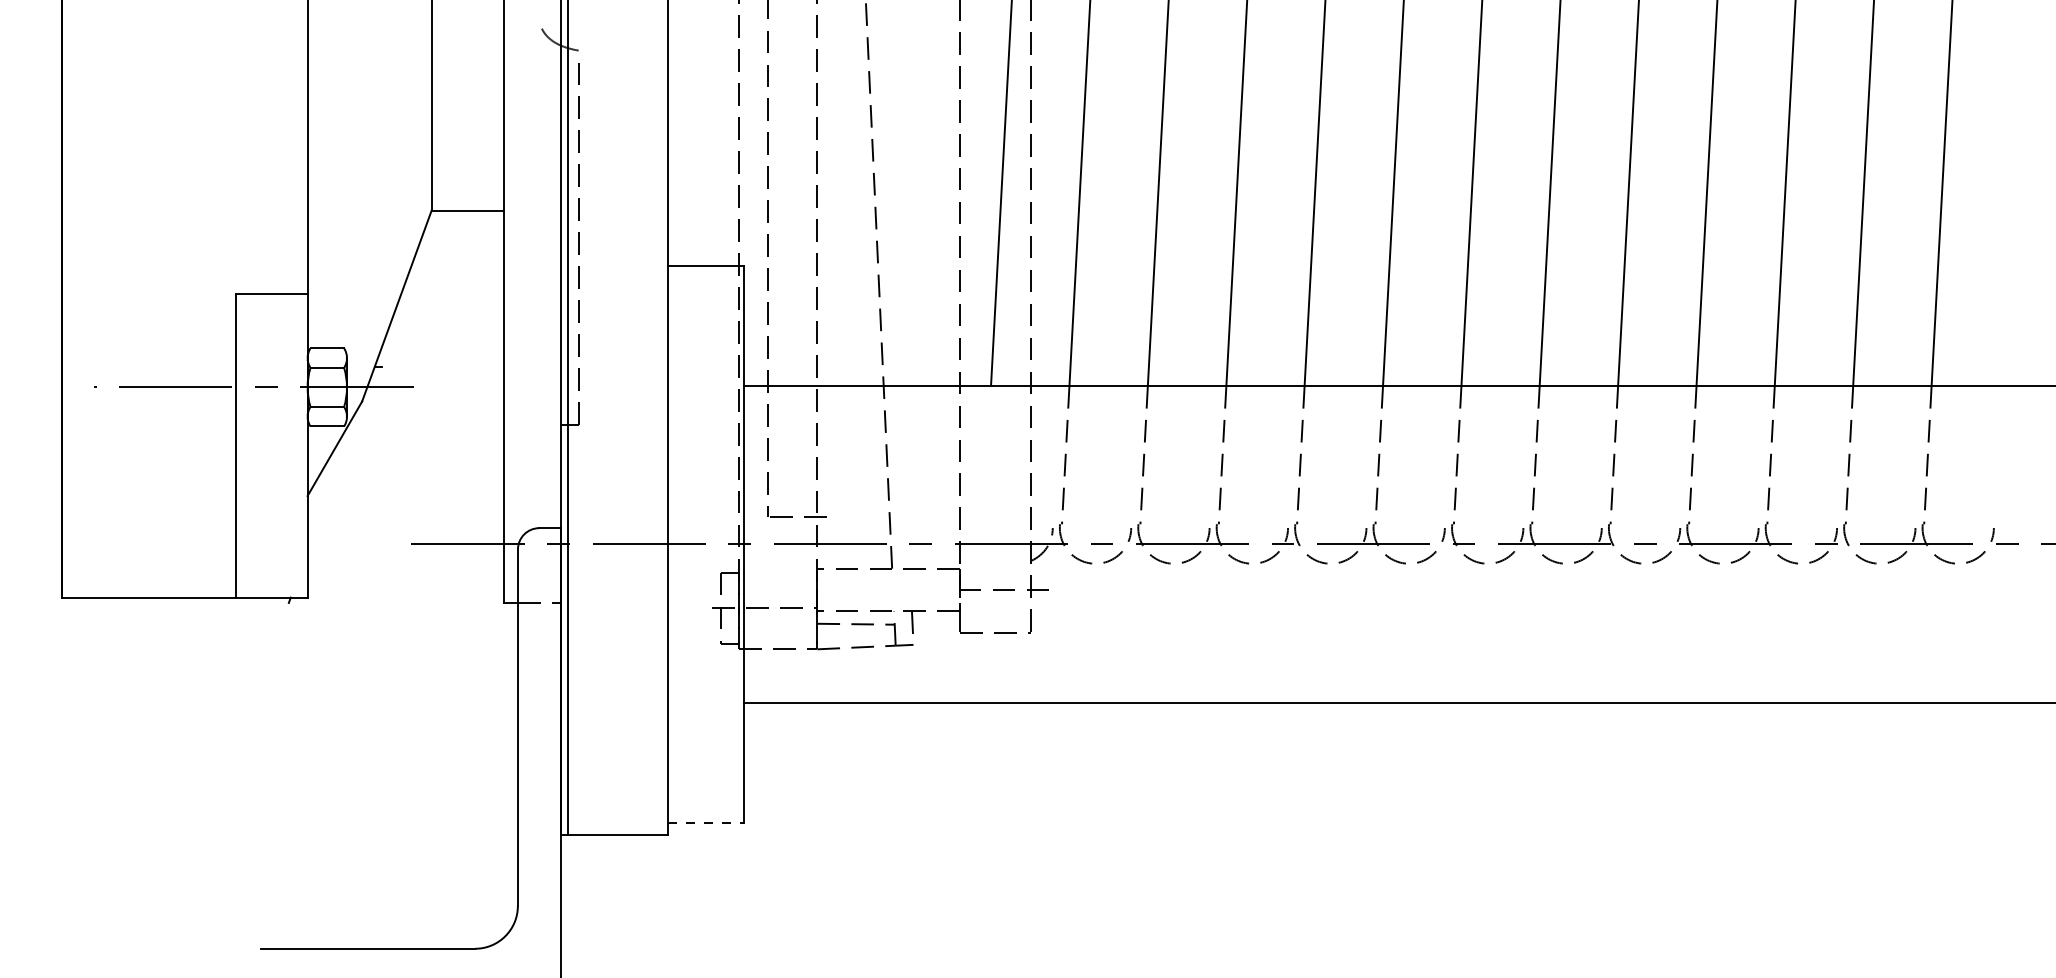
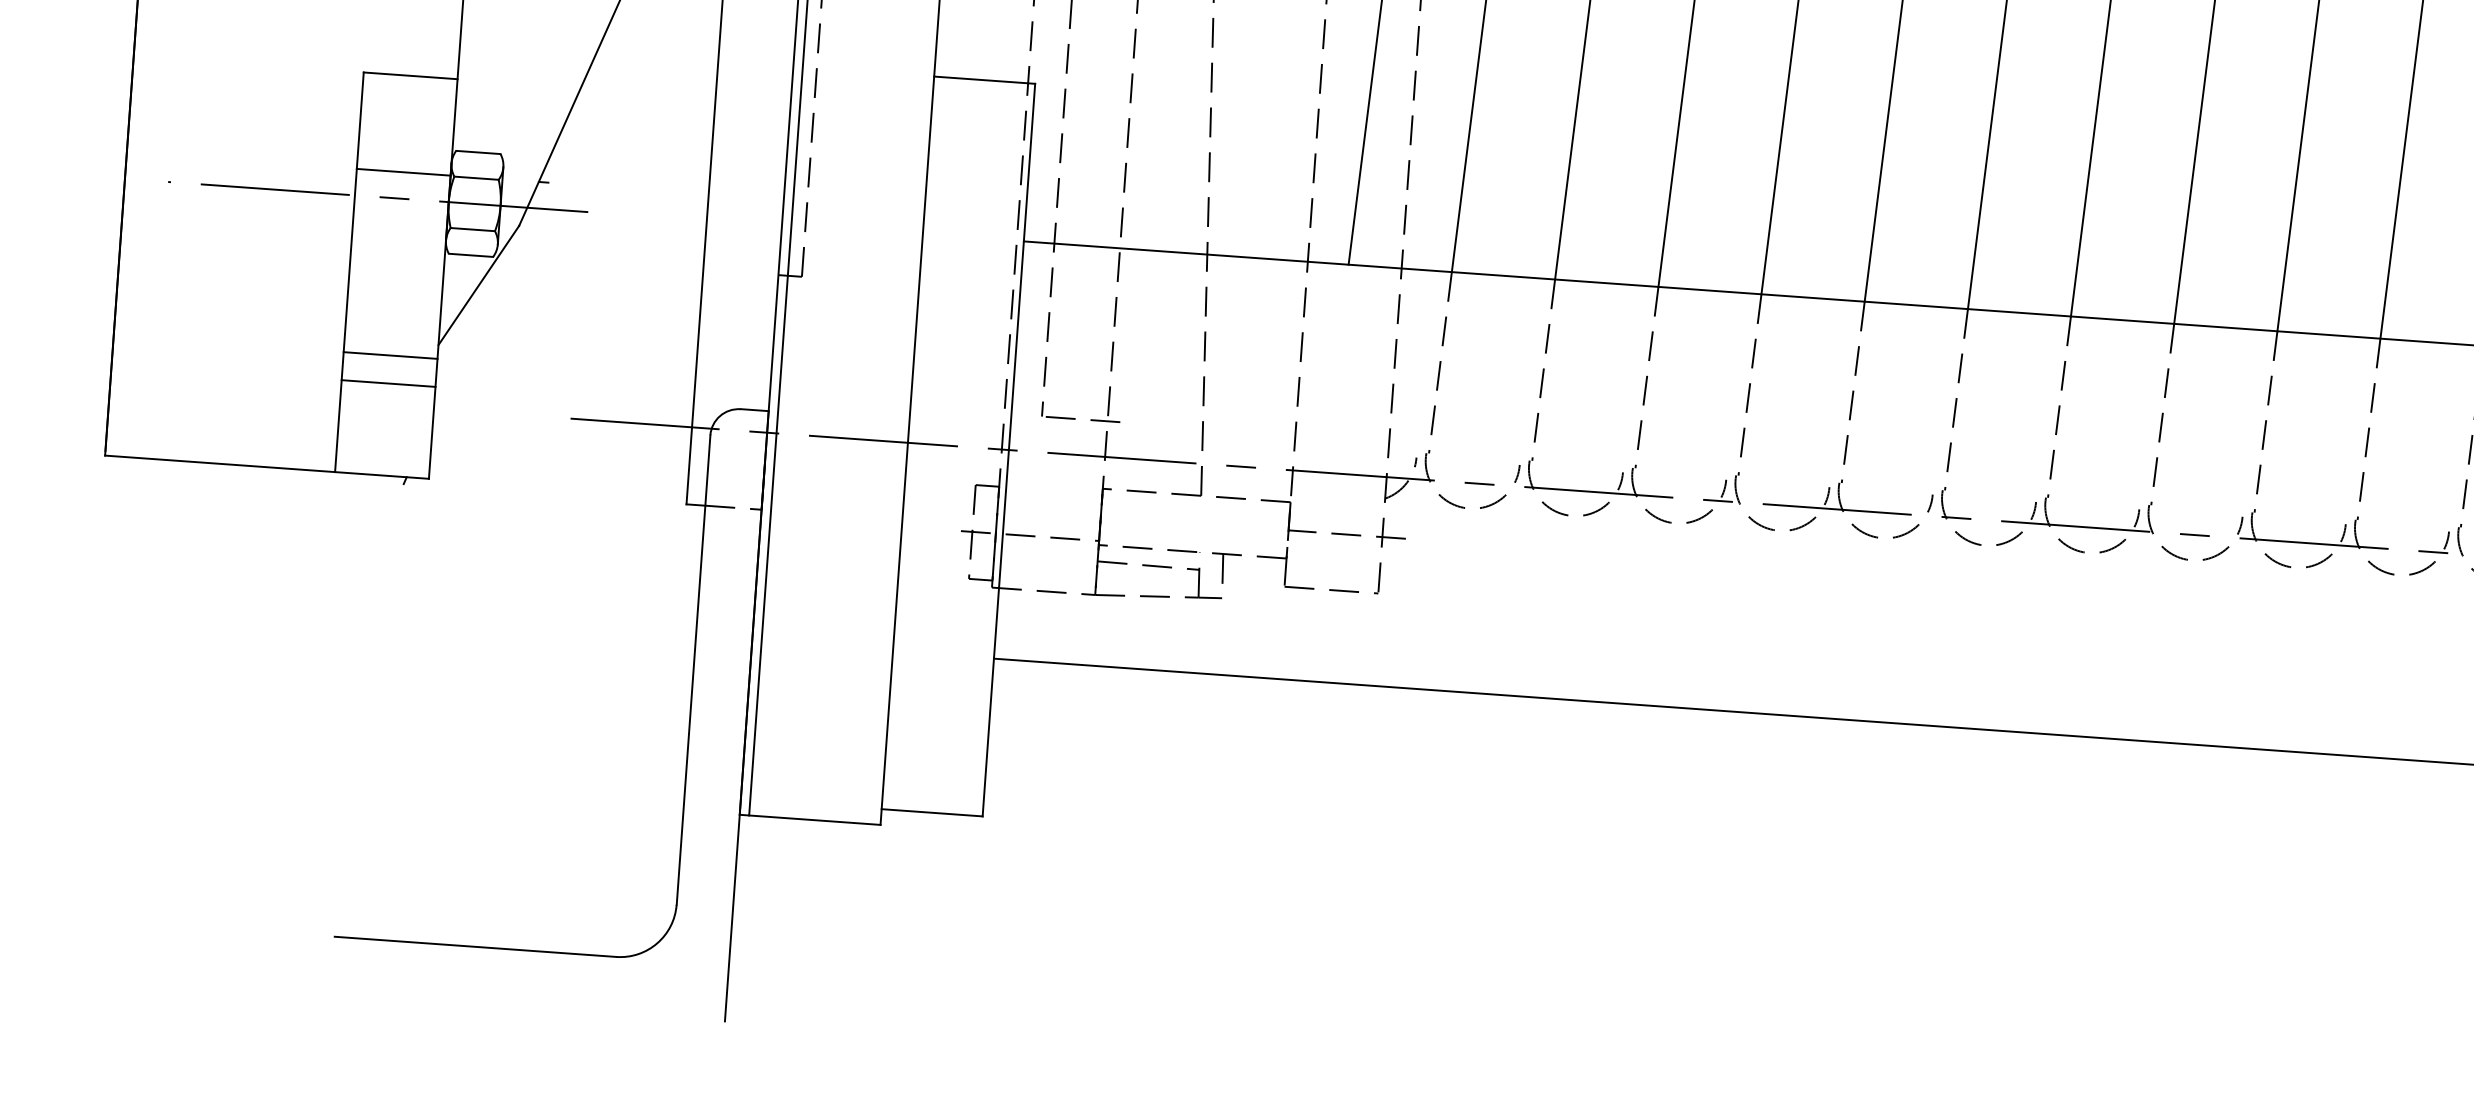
line: (271, 367) -> (403, 172), added
line: (271, 506) -> (389, 355), added
line: (271, 527) -> (387, 383), added
line: (706, 822) -> (932, 812), dashed -> solid

